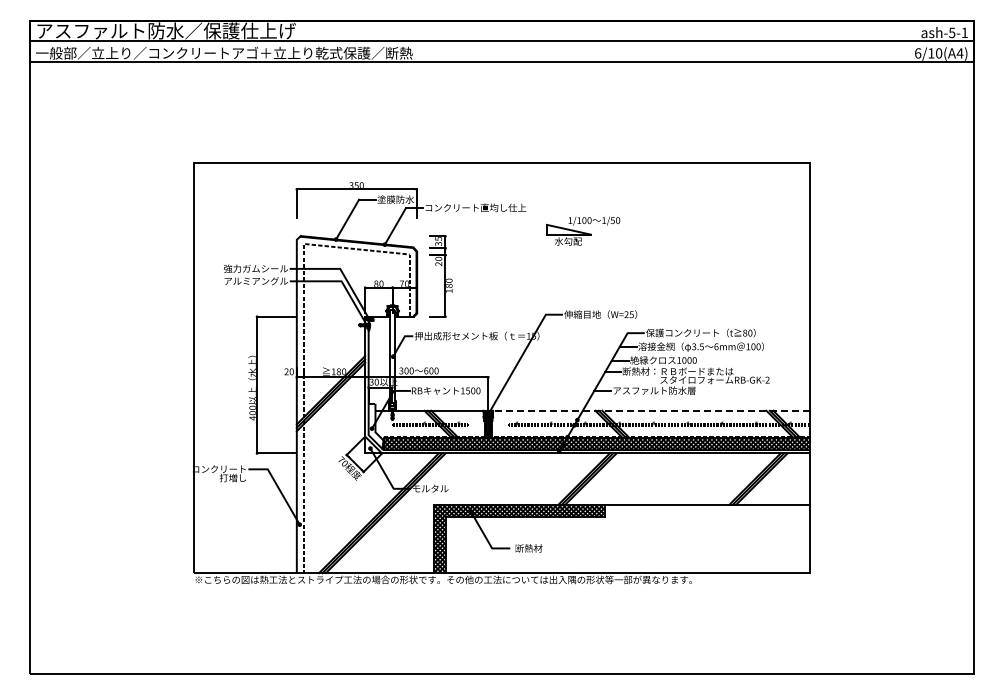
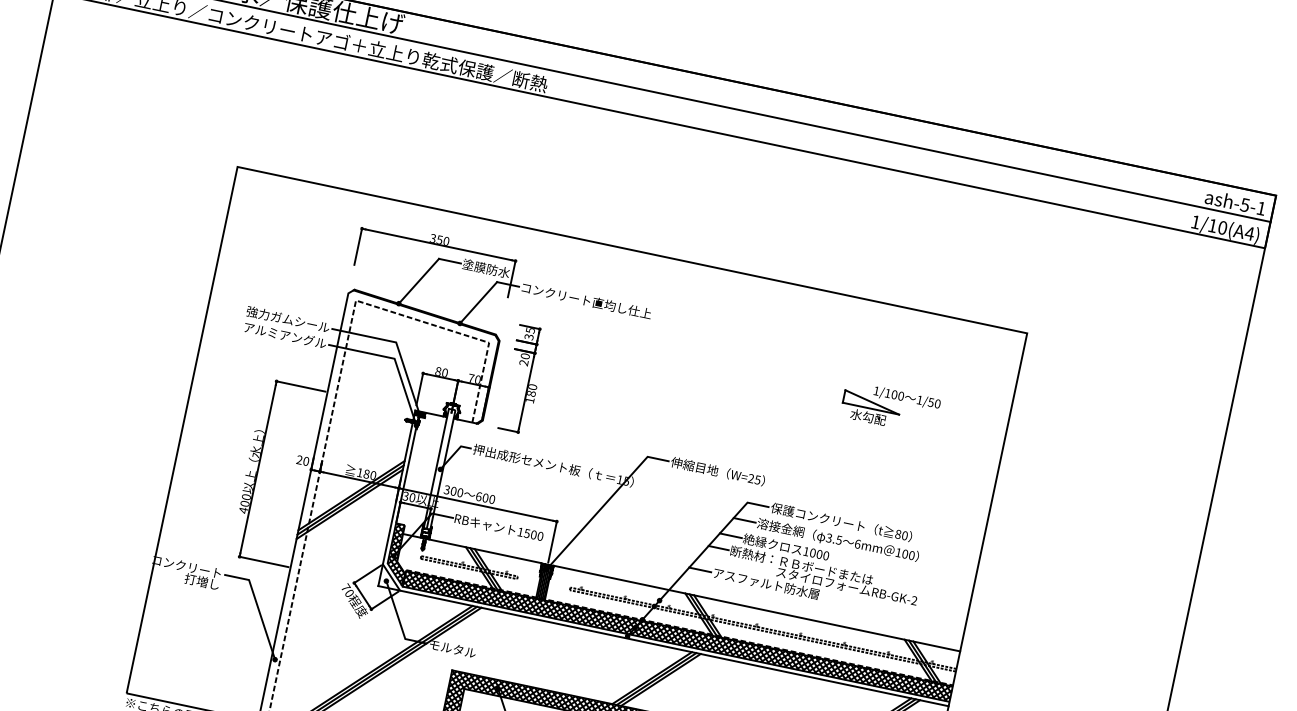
text: (918, 53) -> (1196, 222), 6/10(A4) -> 1/10(A4)
part: (583, 230) -> (890, 407), moved
line: (650, 410) -> (755, 608), dashed -> solid
hatch: (375, 424) -> (399, 551), added

